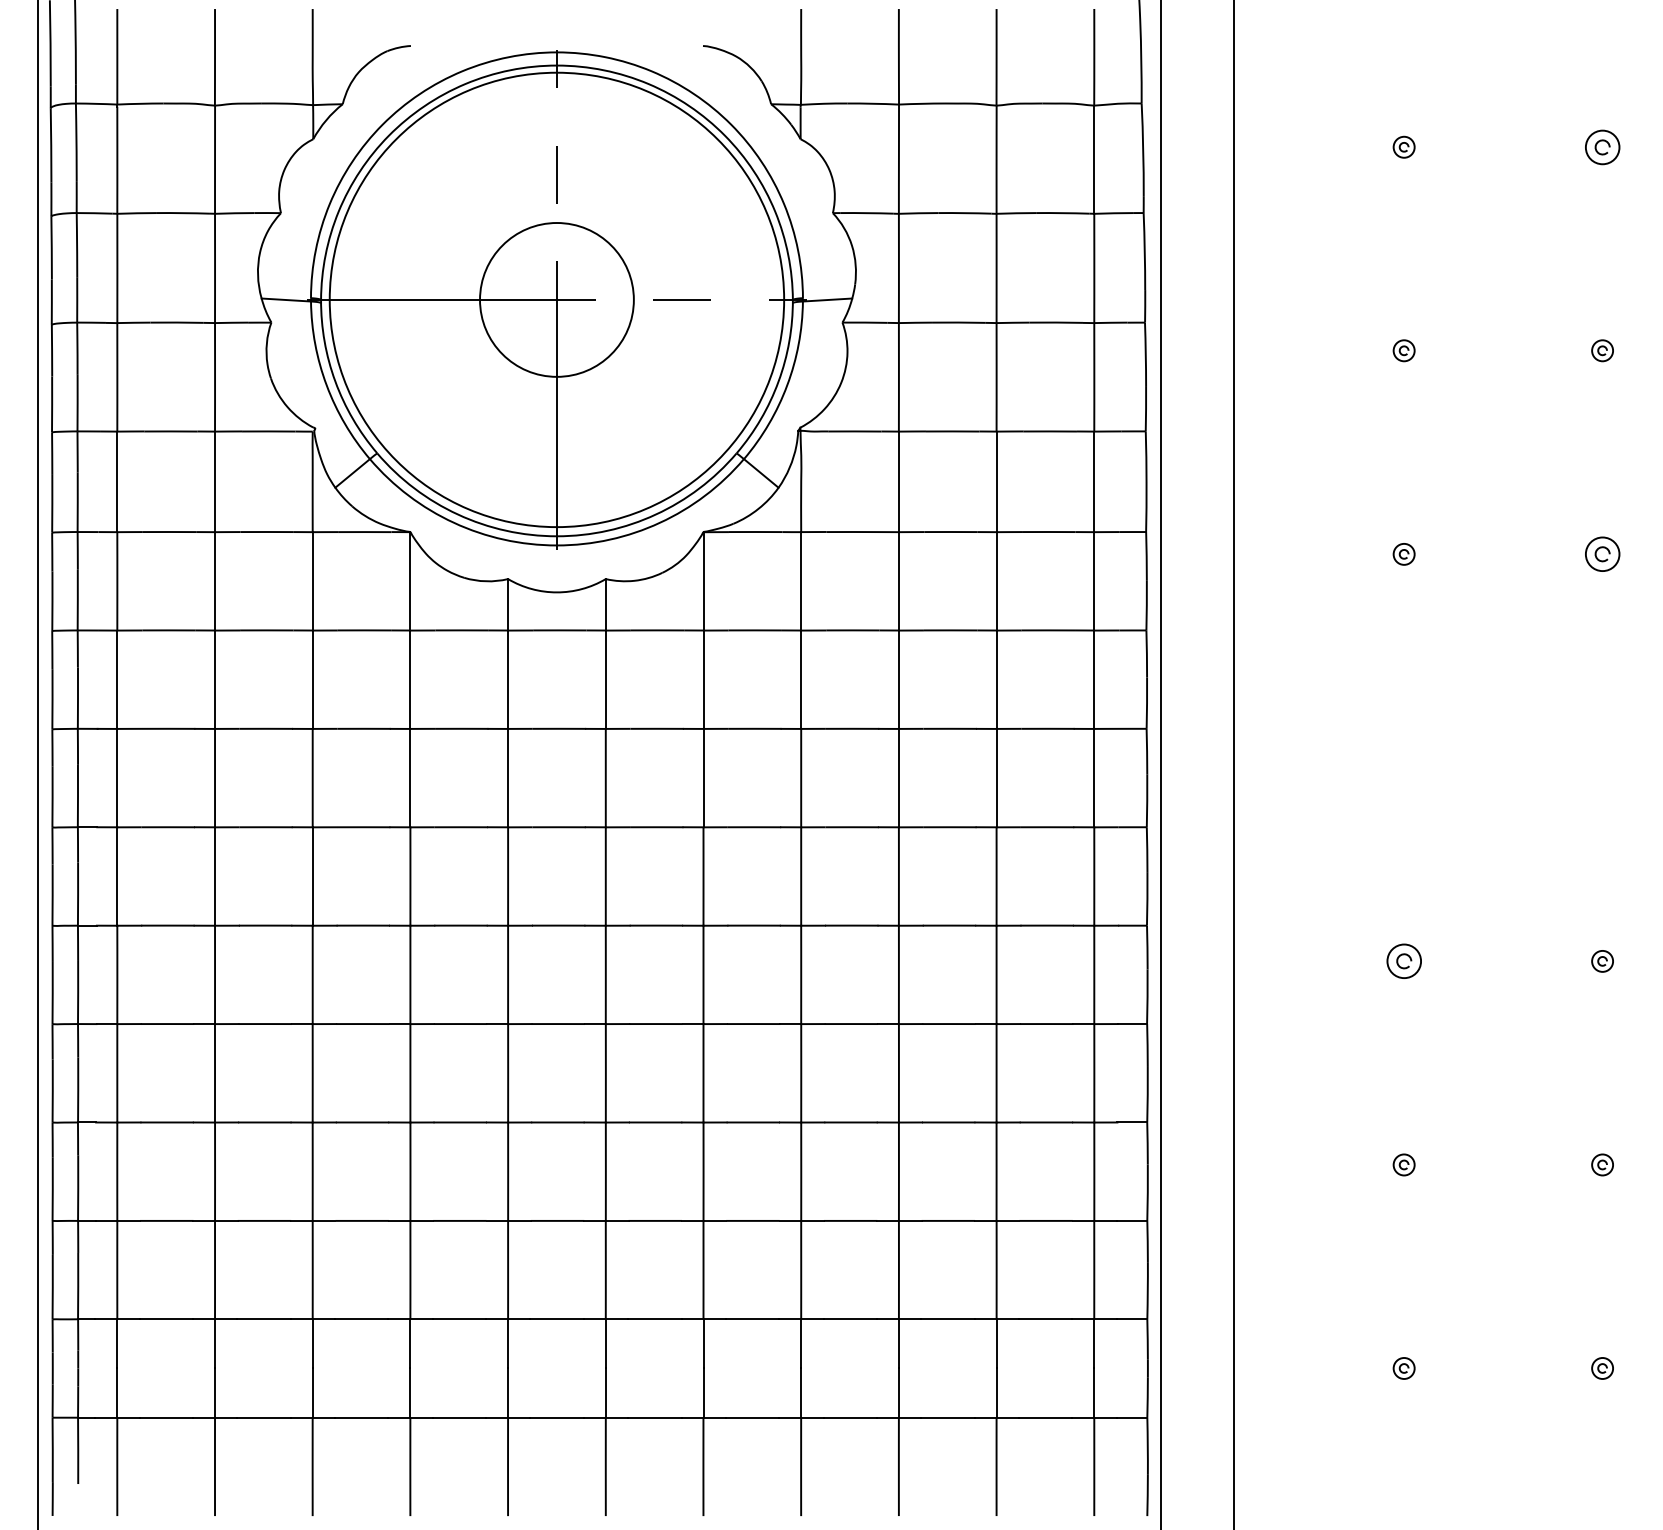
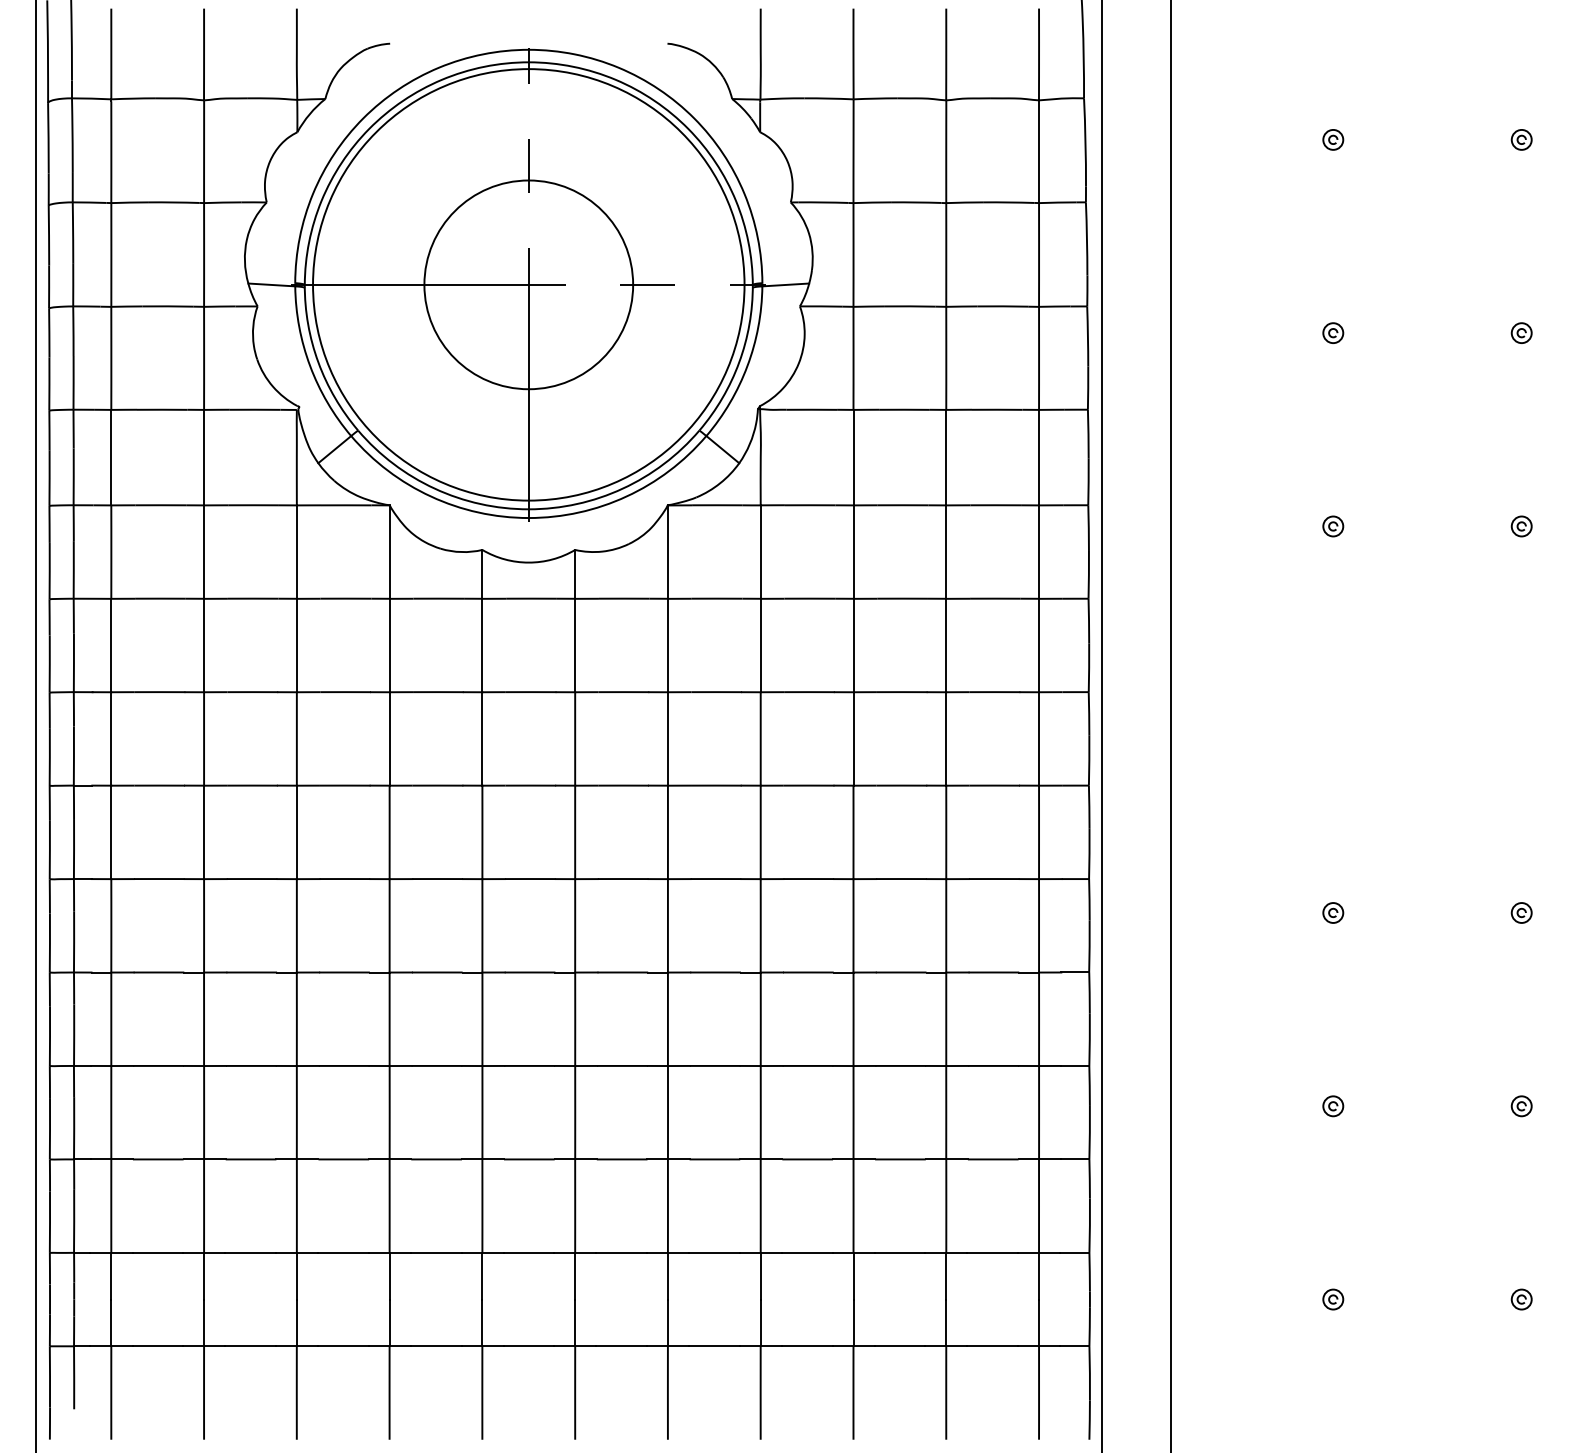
part: (1602, 146) -> (1521, 139), size x0.62
circle: (556, 299) -> (528, 284), size x1.43
part: (1602, 554) -> (1521, 526), size x0.62
part: (1403, 961) -> (1332, 913), size x0.62

